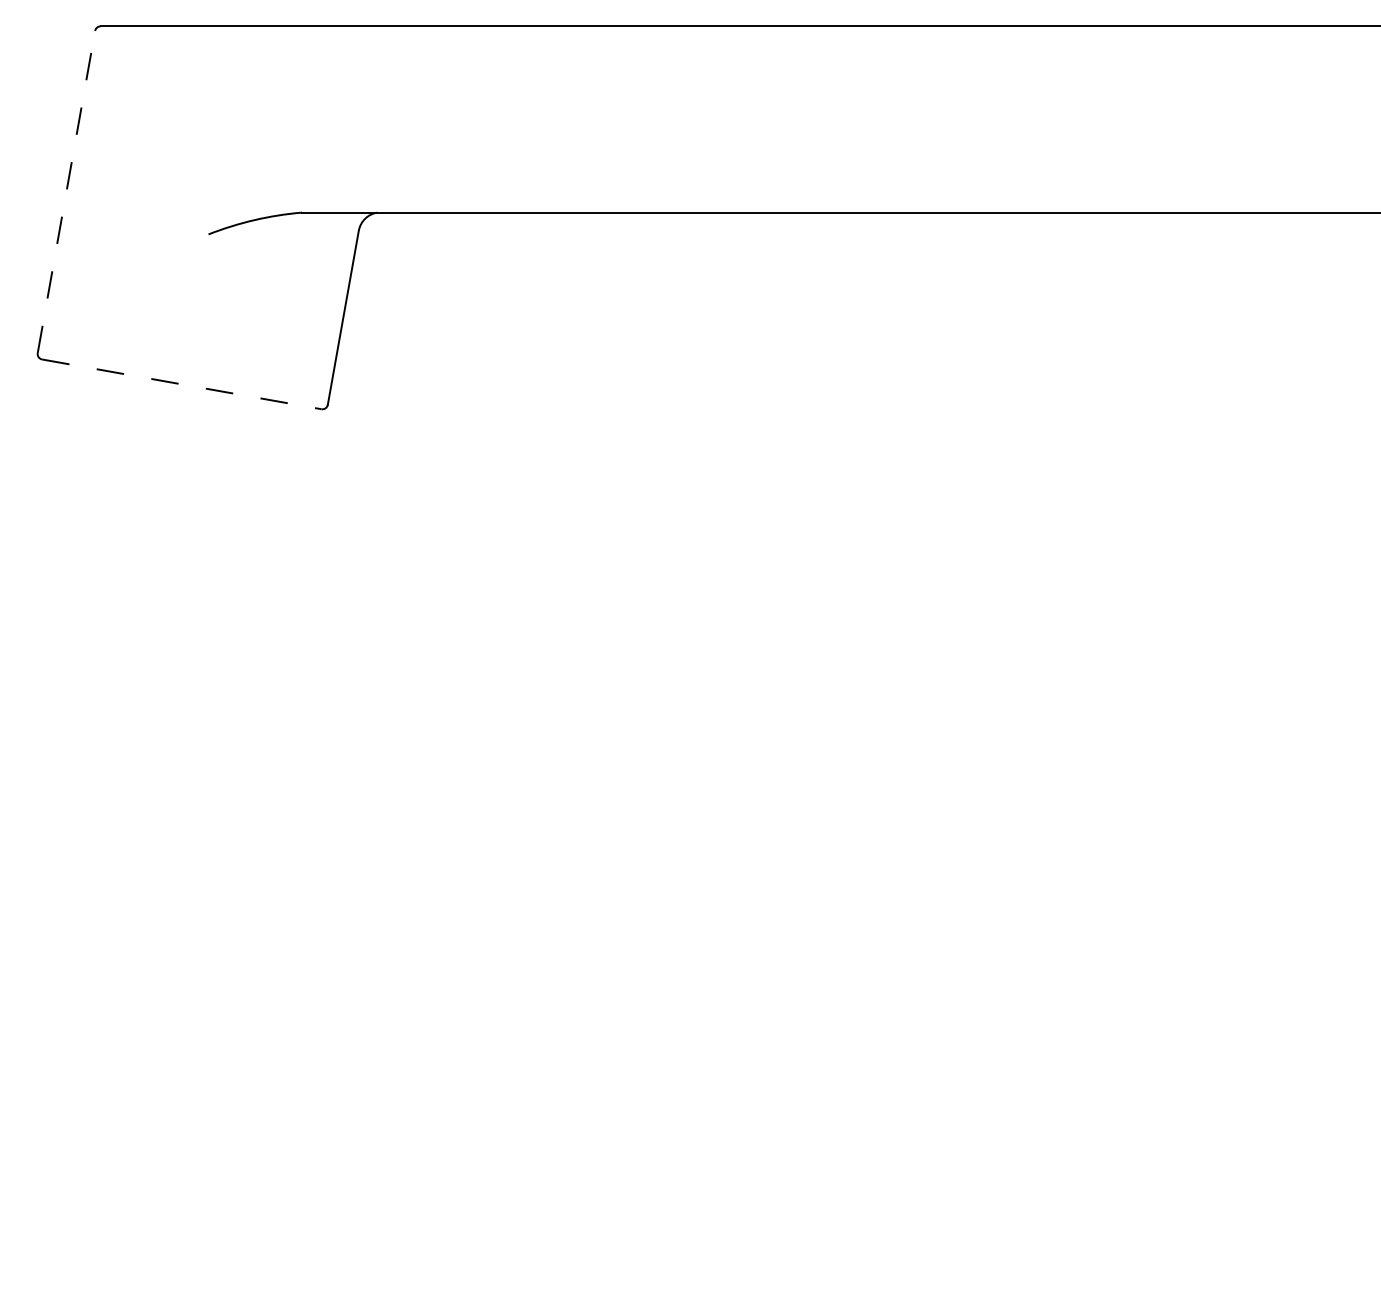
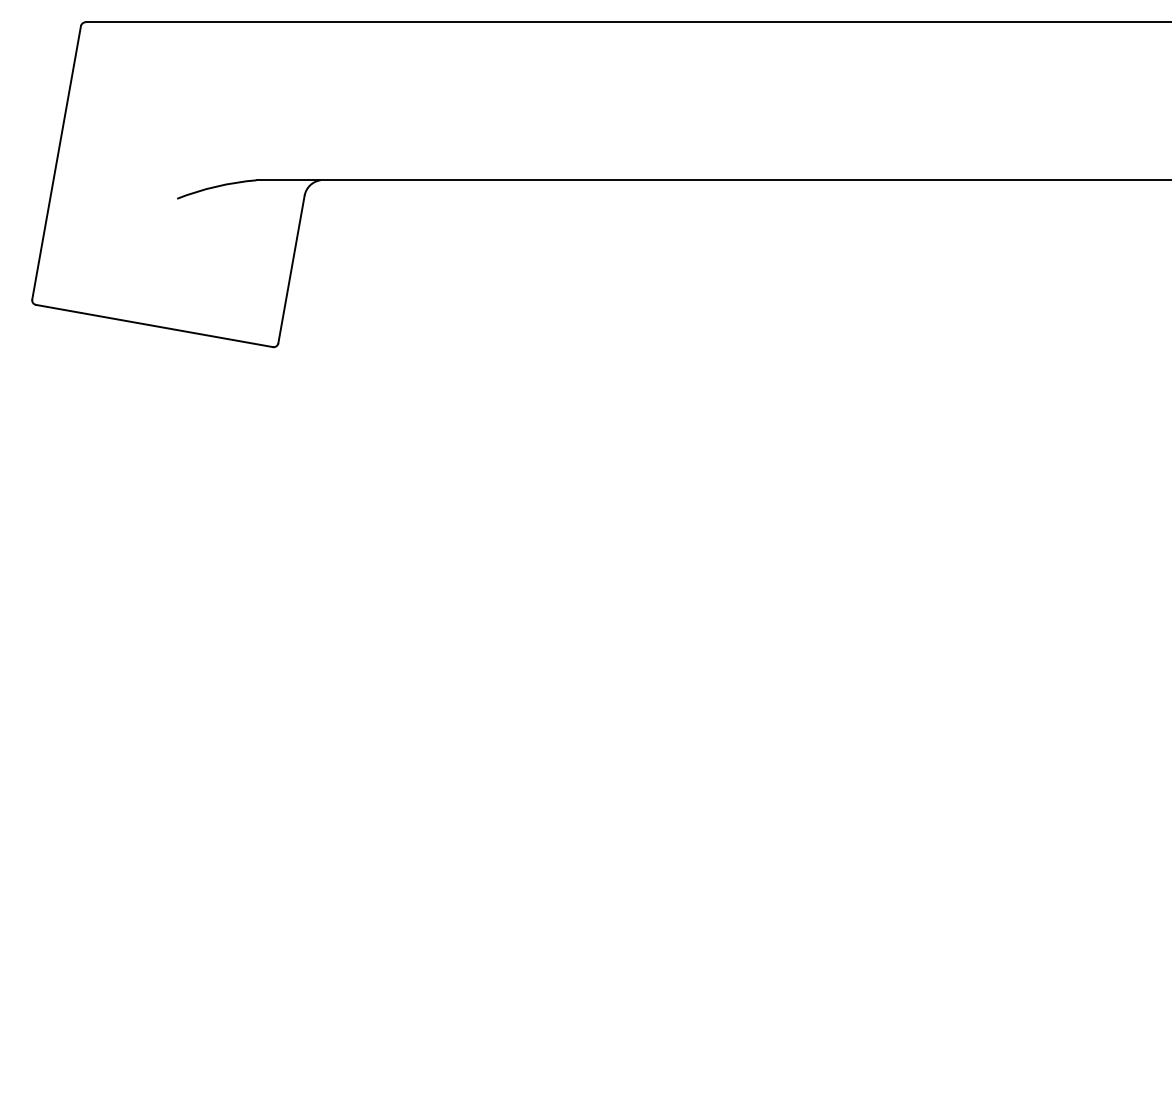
line: (66, 192) -> (56, 163), dashed -> solid
line: (181, 384) -> (154, 326), dashed -> solid

